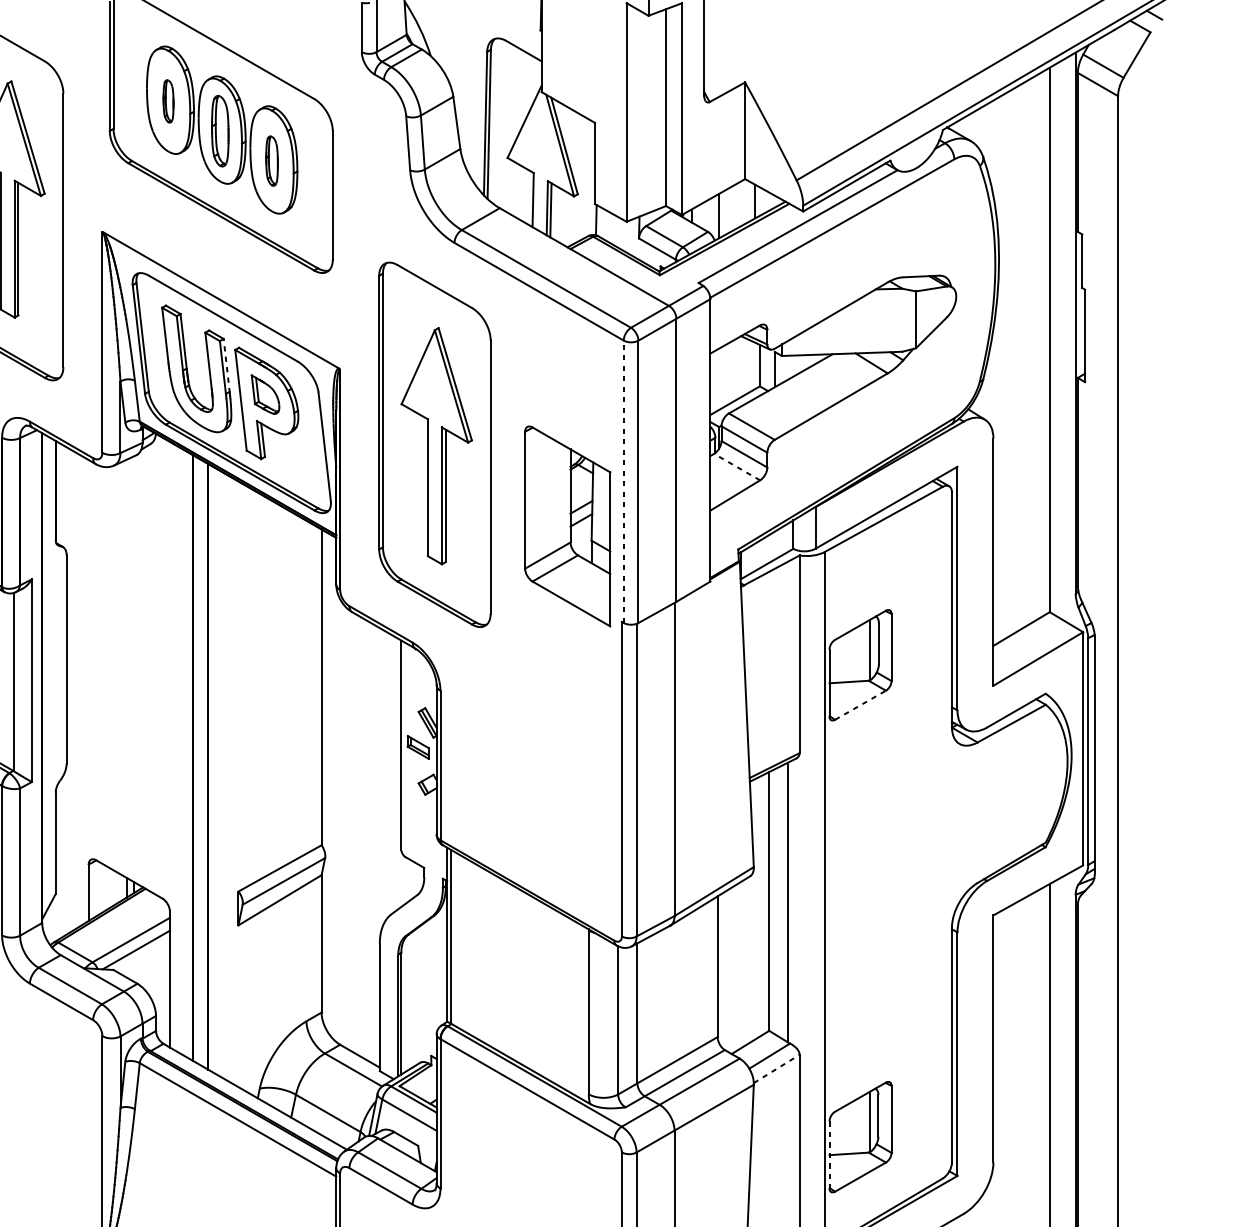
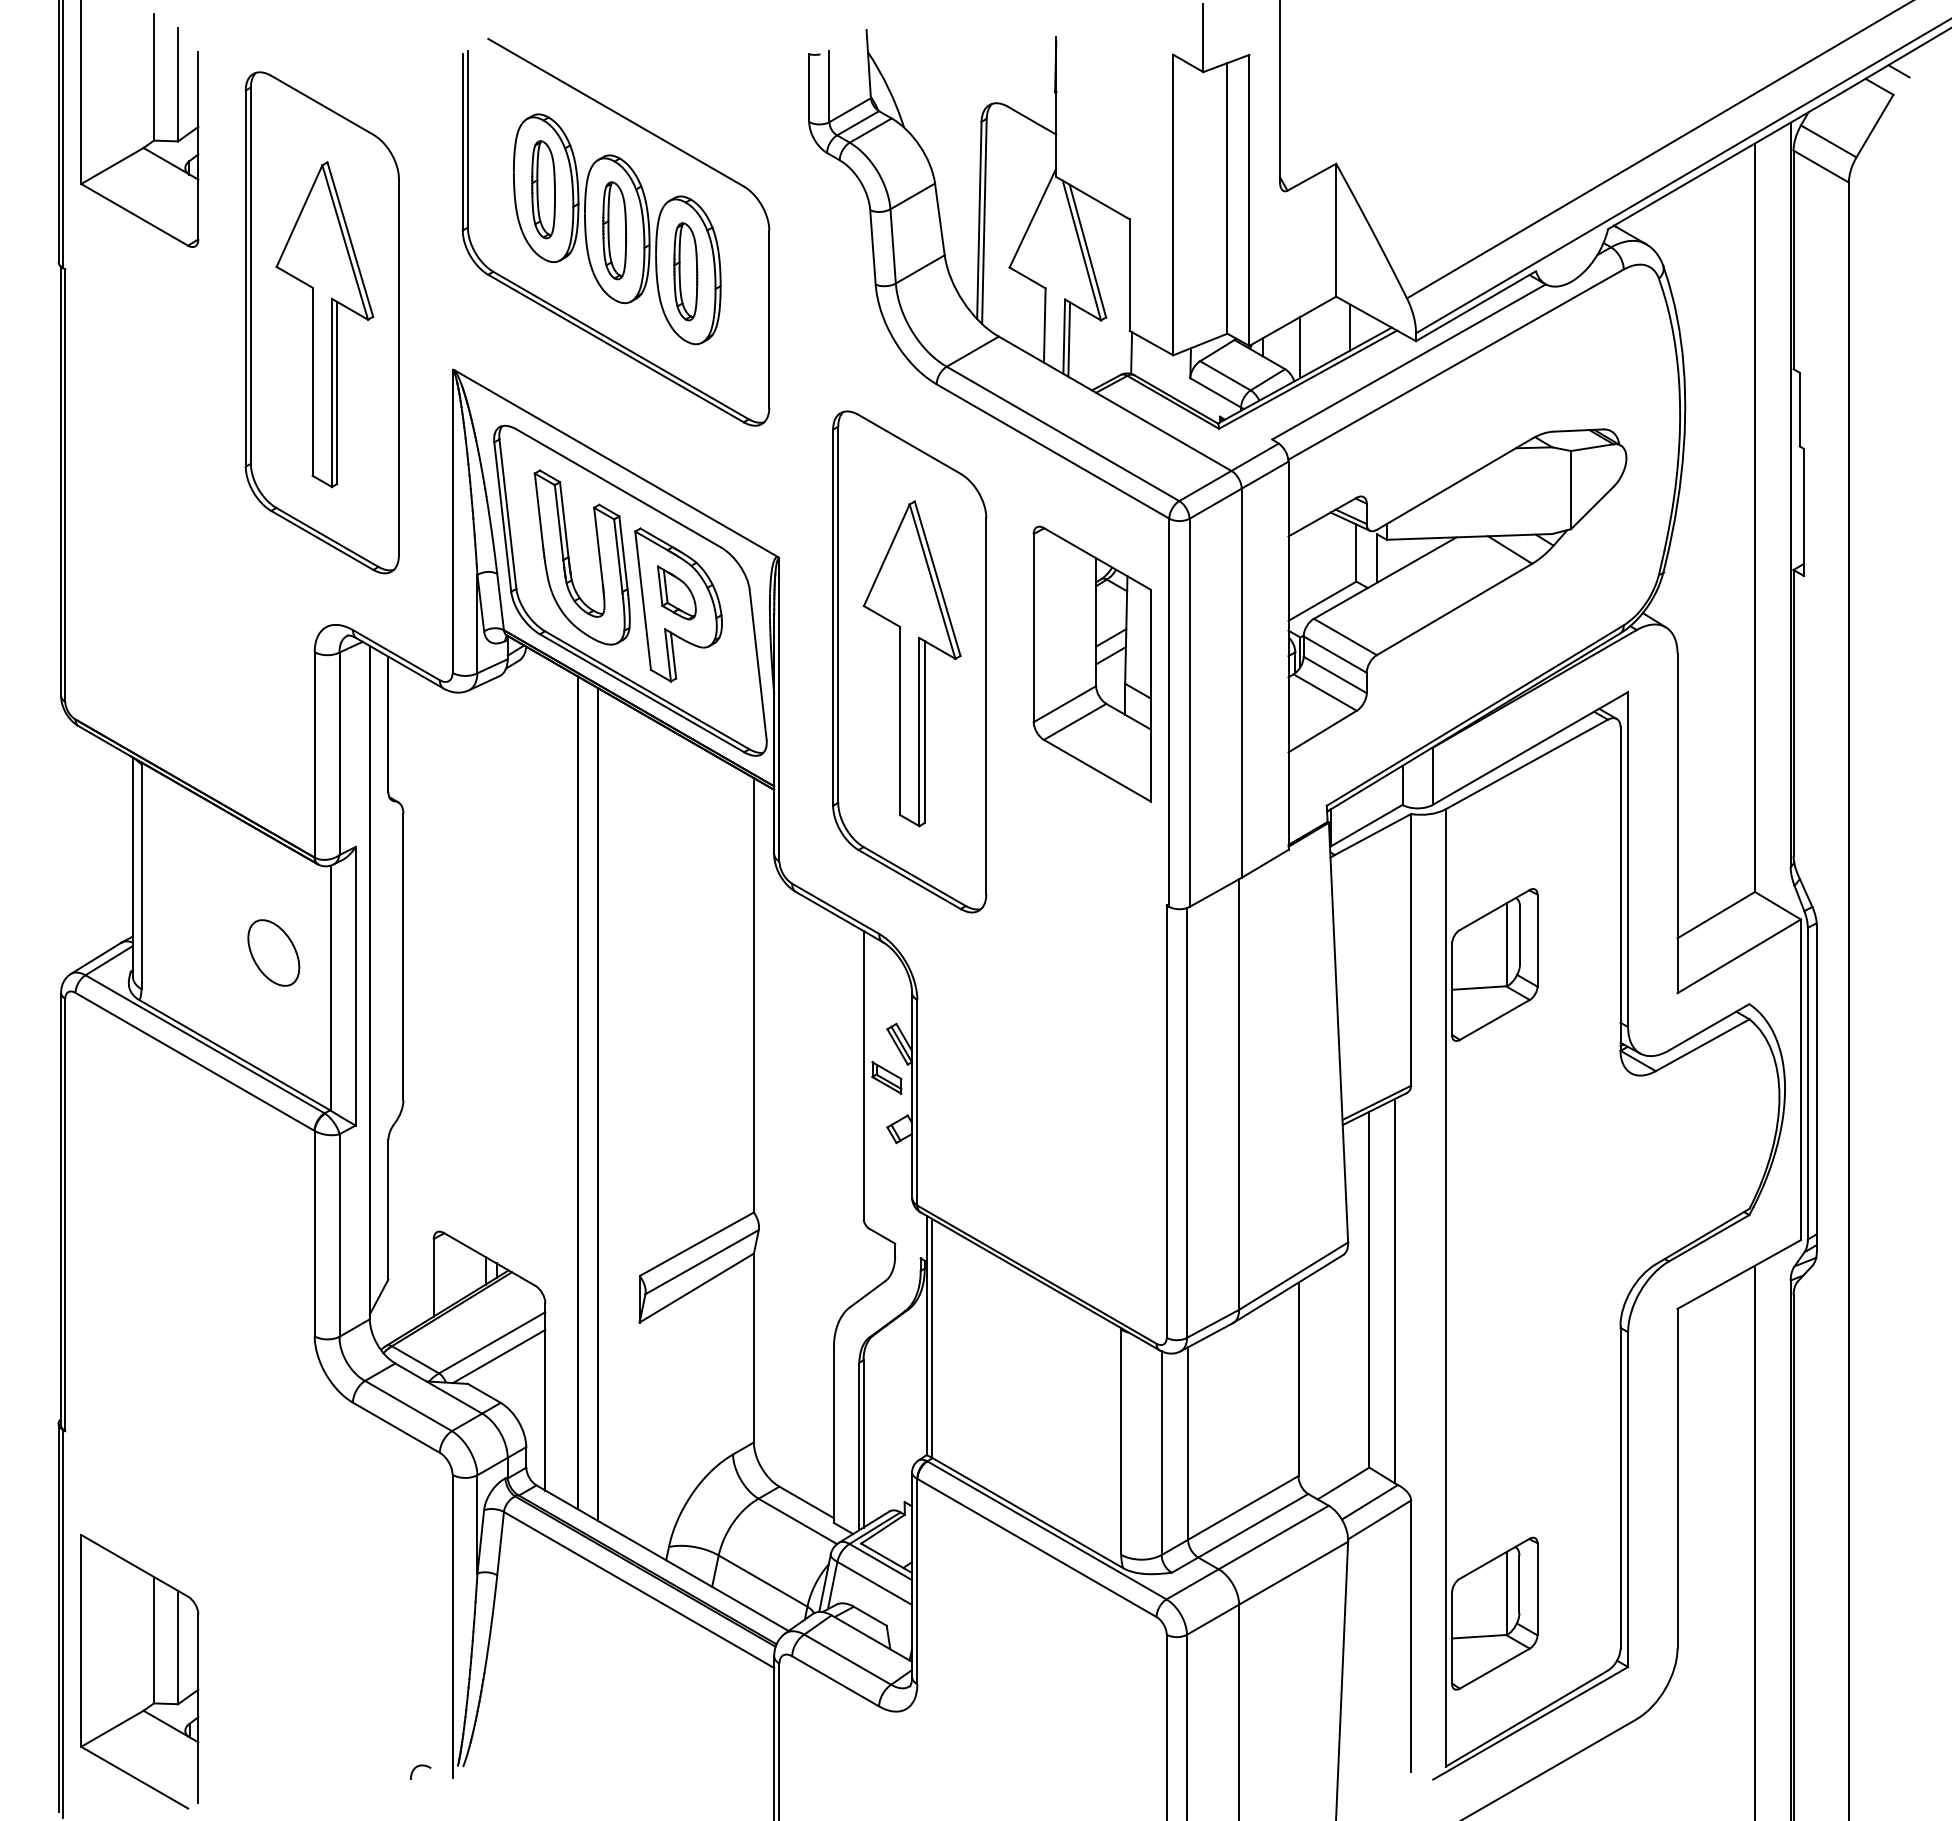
part: (168, 101) -> (543, 189), size x1.67
part: (271, 160) -> (685, 271), size x1.43
line: (226, 365) -> (623, 553), dashed -> solid
line: (736, 467) -> (1324, 692), dashed -> solid
line: (623, 481) -> (1169, 712), dashed -> solid
part: (567, 525) -> (1091, 663), moved
line: (861, 704) -> (1495, 1019), dashed -> solid
line: (777, 1068) -> (1380, 1519), dashed -> solid
line: (829, 1155) -> (1452, 1638), dashed -> solid

